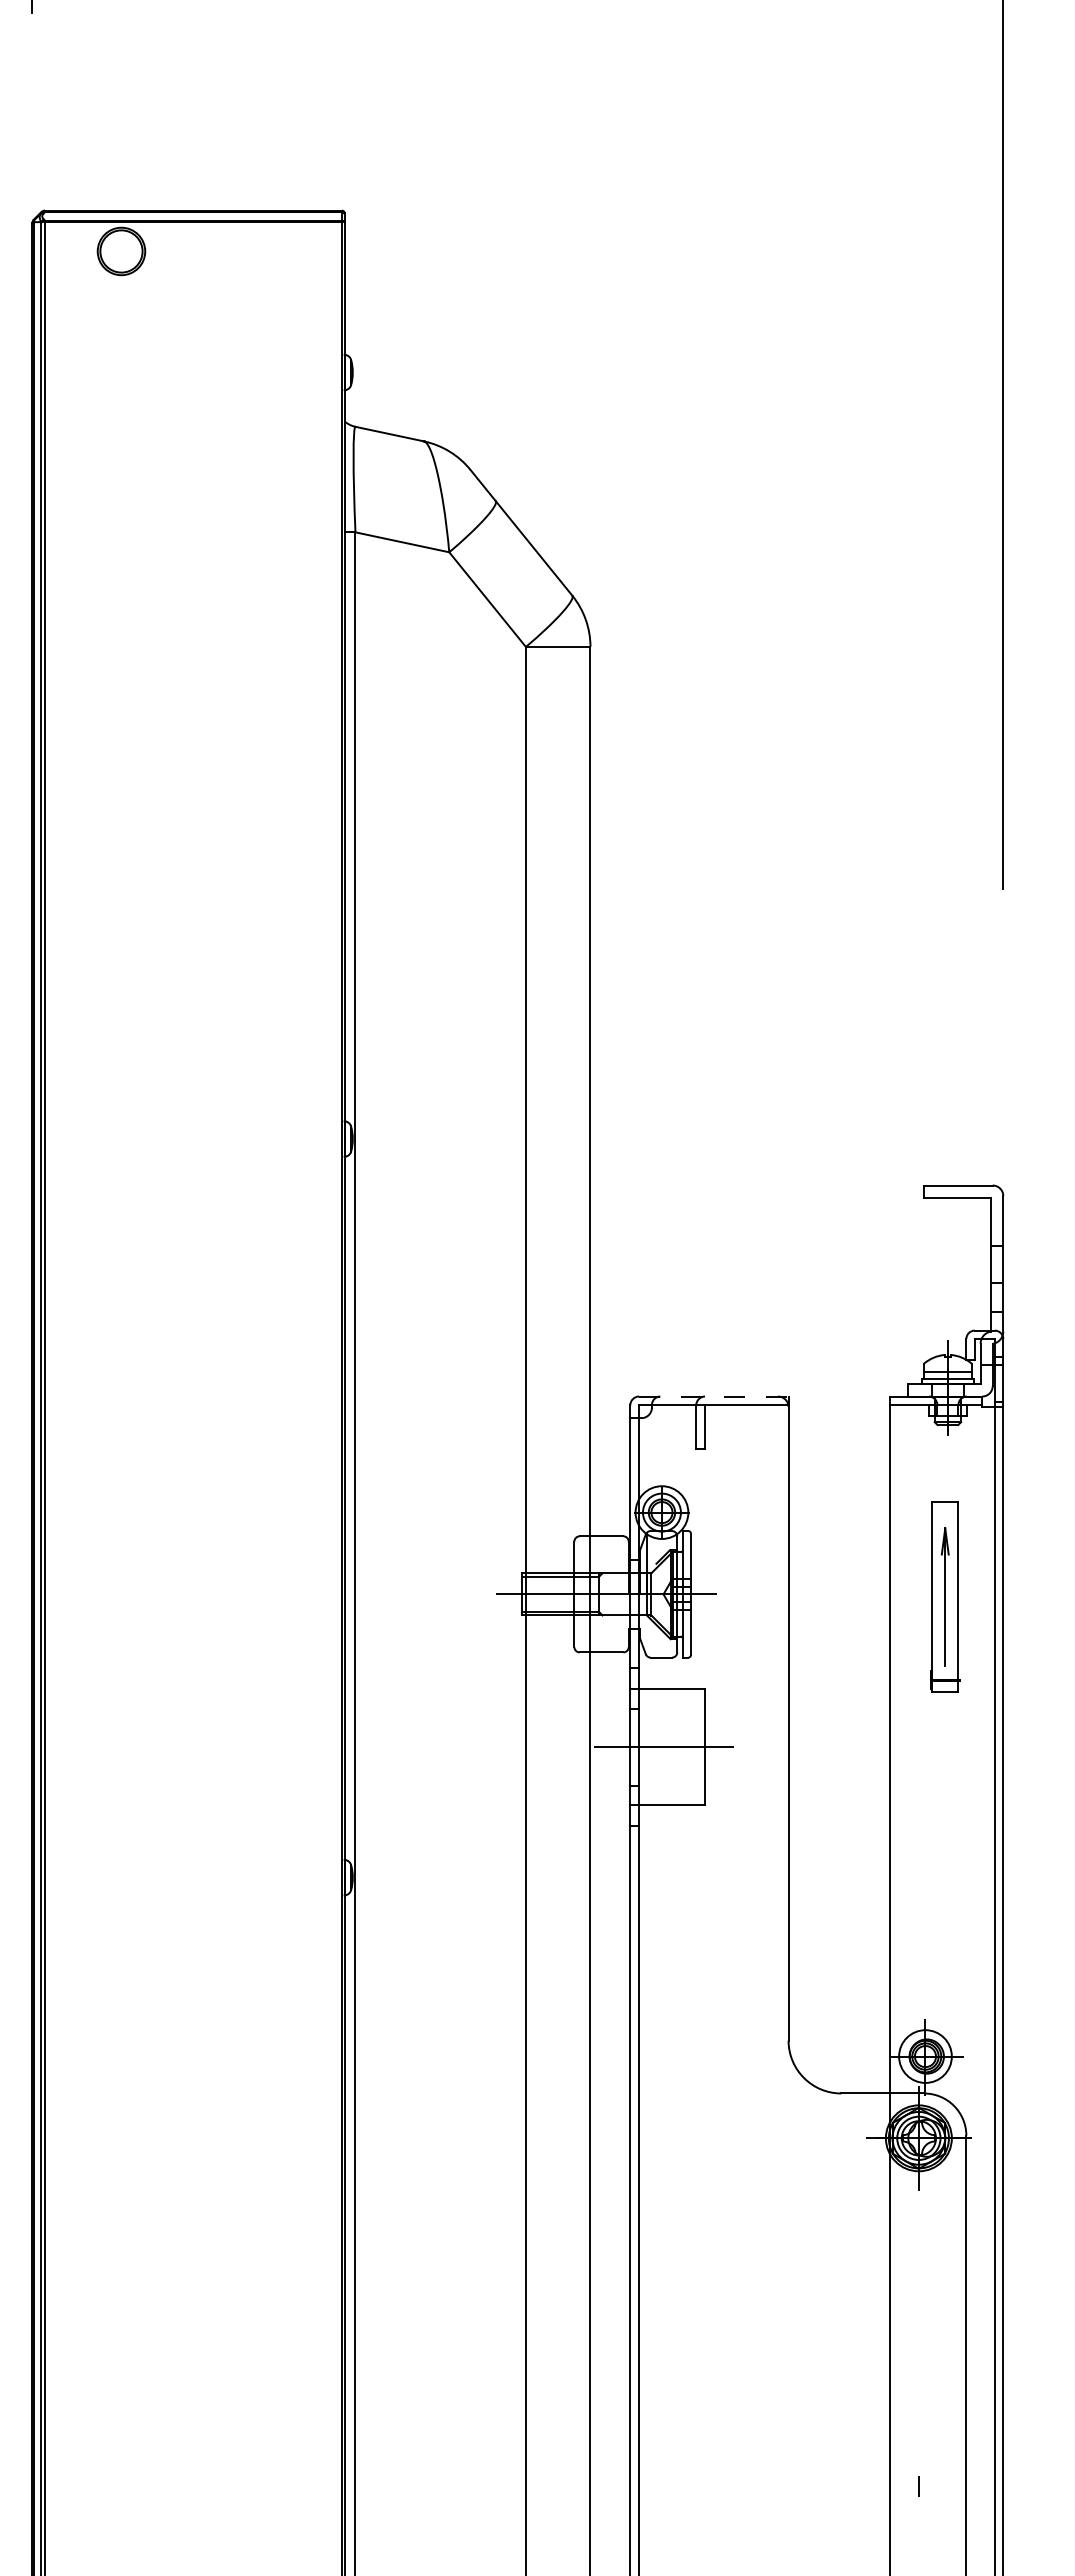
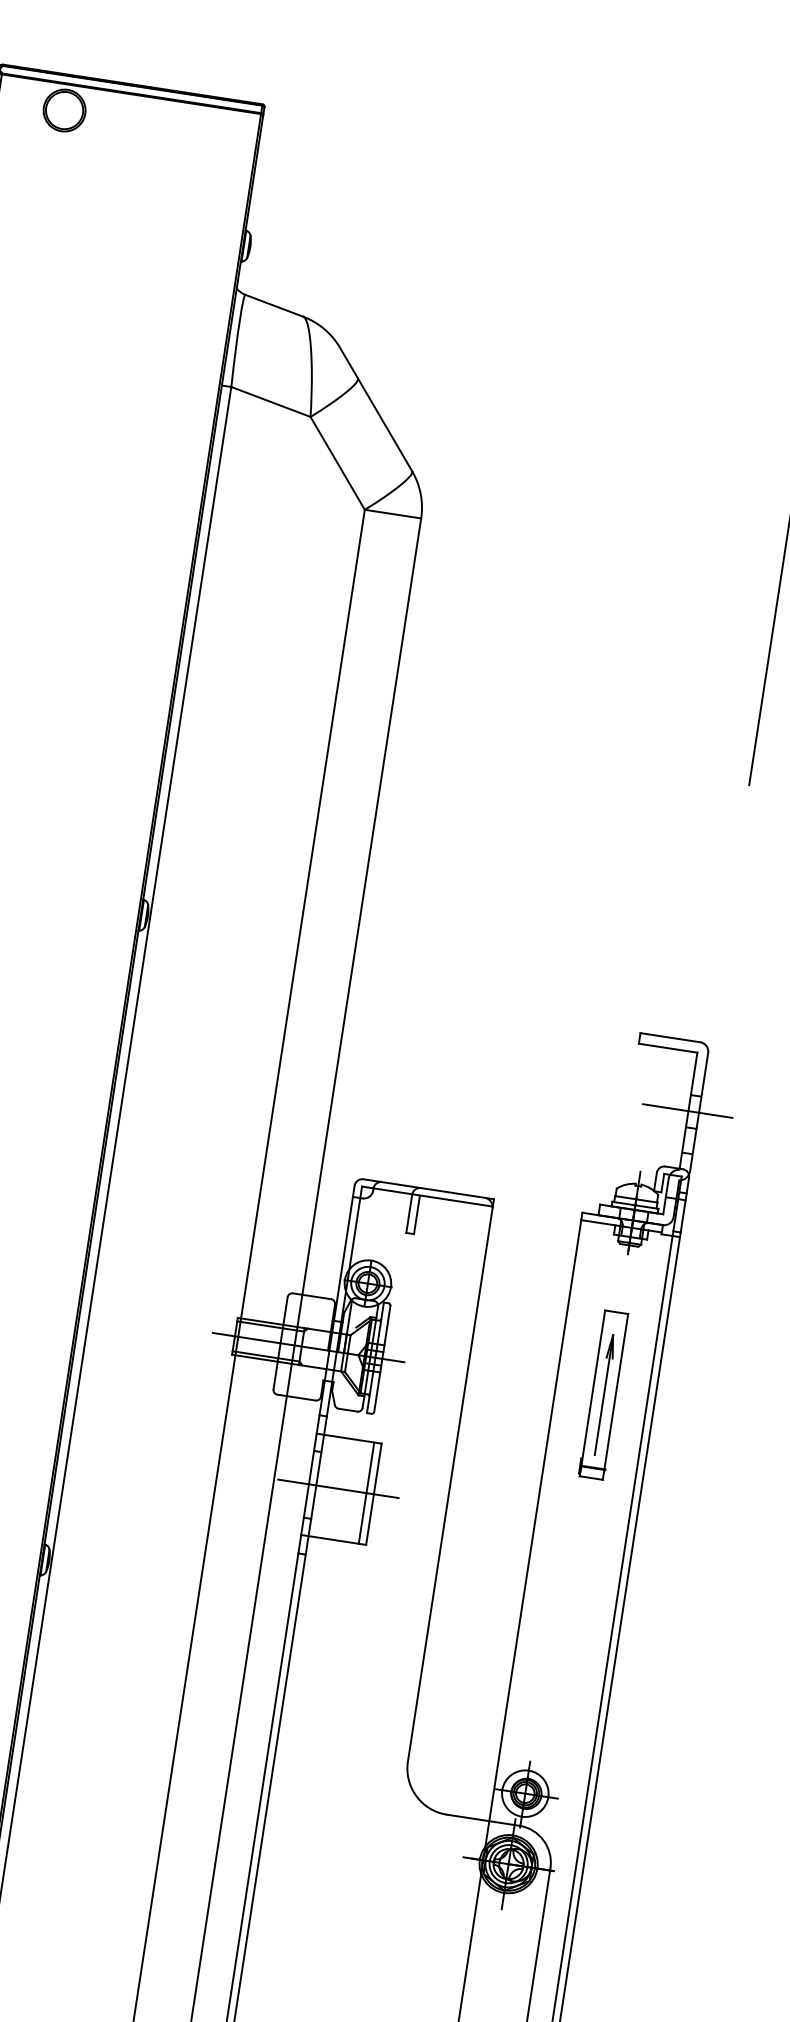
line: (990, 1264) -> (687, 1110), added
line: (713, 1396) -> (428, 1189), dashed -> solid
line: (696, 1747) -> (366, 1493), added

